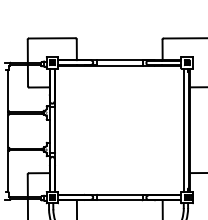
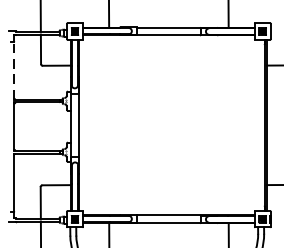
line: (8, 90) -> (13, 69), solid -> dashed
line: (184, 129) -> (259, 124), removed

